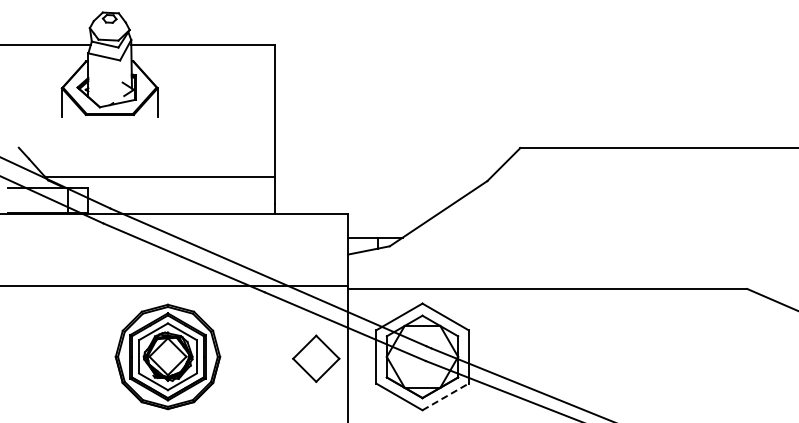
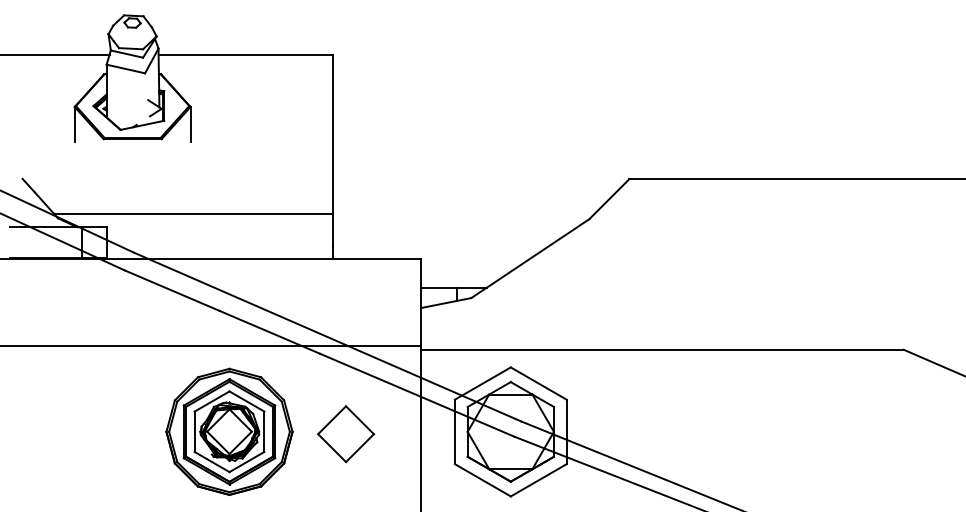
part: (167, 356) -> (228, 431), moved
part: (316, 358) -> (346, 433), moved
line: (445, 396) -> (538, 479), dashed -> solid

